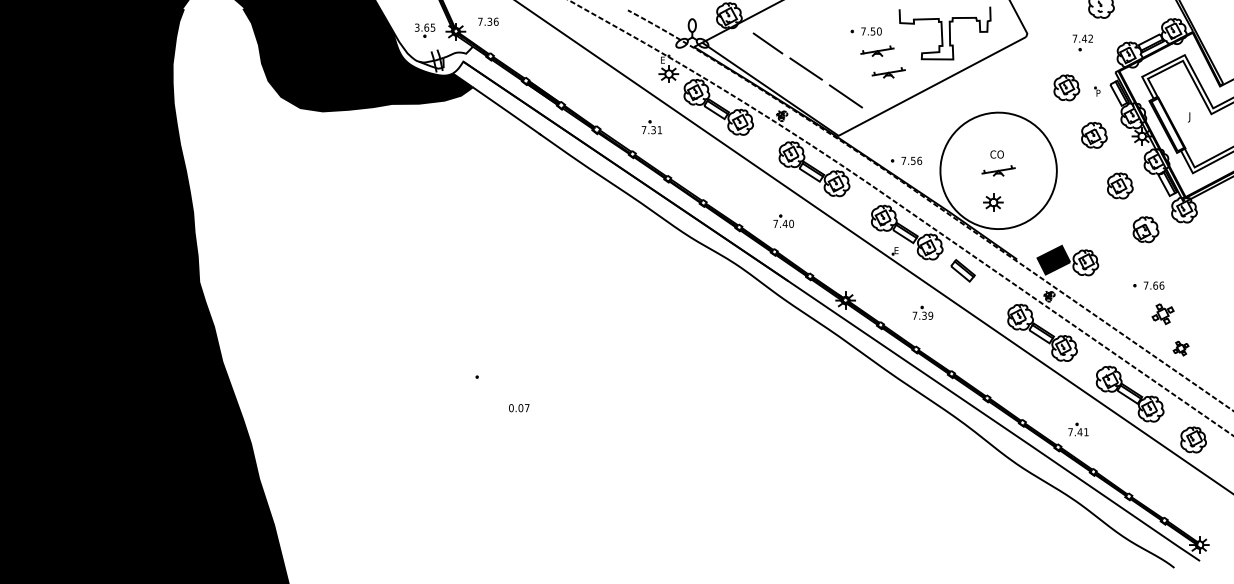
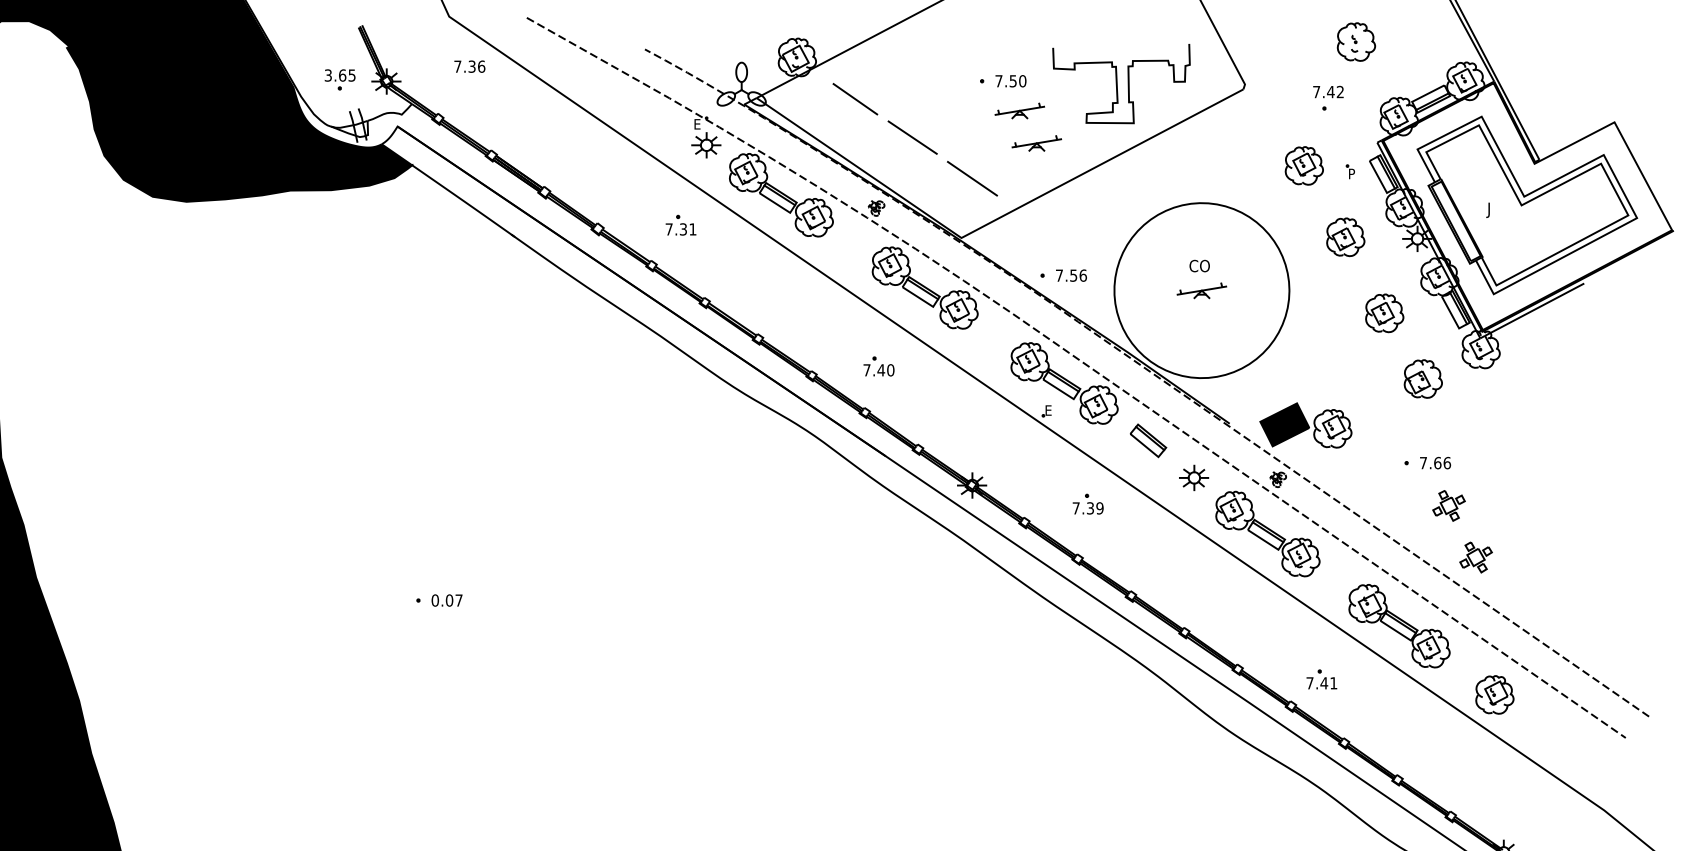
text: (488, 21) -> (469, 66), moved
part: (993, 202) -> (1194, 477), moved
part: (1180, 348) -> (1475, 557), size x1.43
text: (519, 408) -> (447, 601), moved

